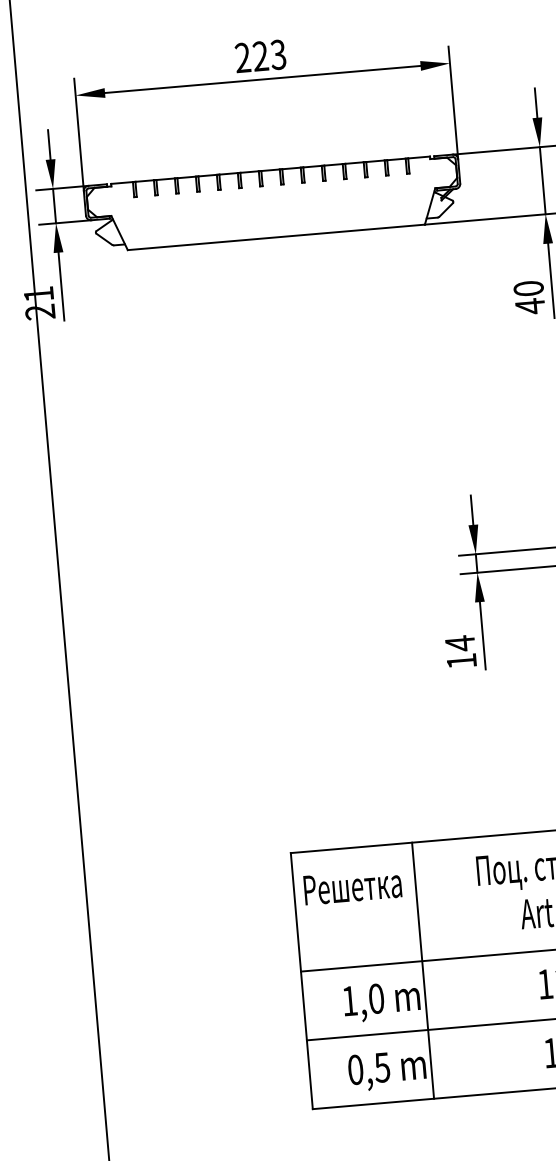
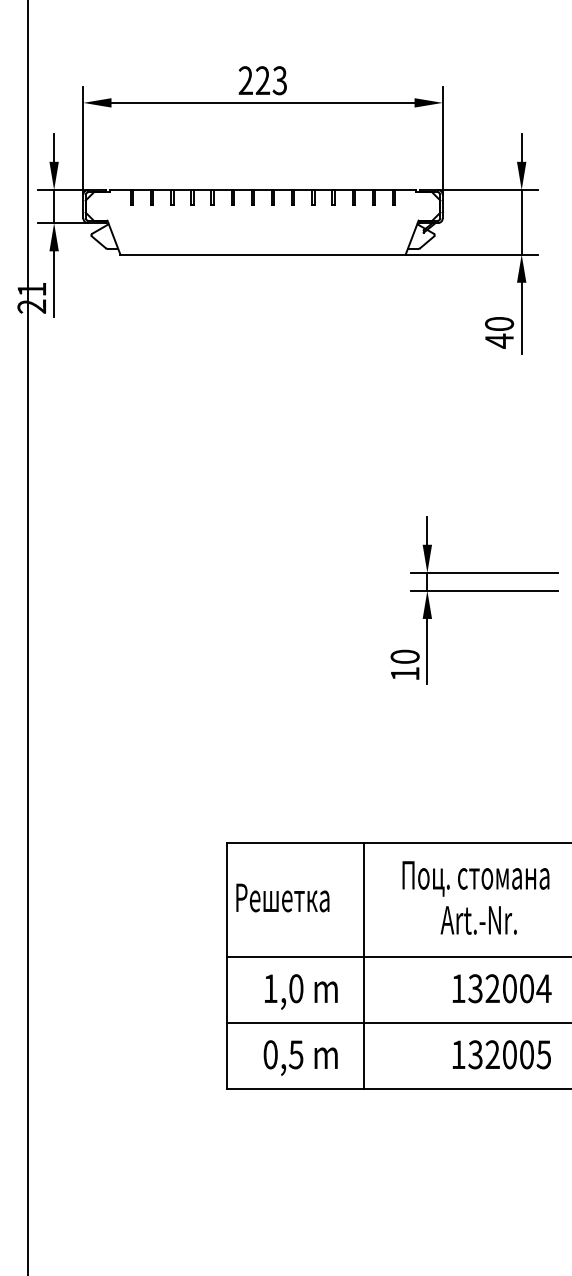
text: (459, 643) -> (404, 656), 14 -> 10
text: (352, 886) -> (282, 897), moved
line: (423, 970) -> (364, 965), moved

